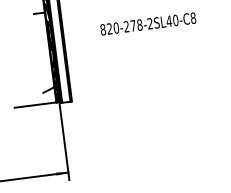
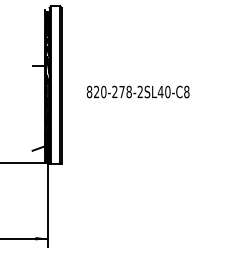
text: (147, 23) -> (137, 91), moved

